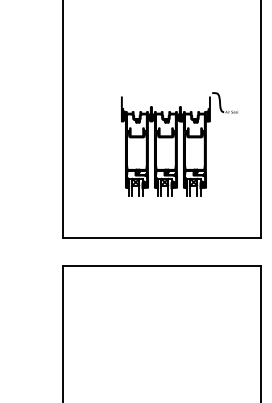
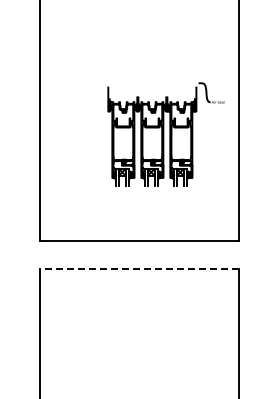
part: (179, 144) -> (165, 134), moved
line: (161, 266) -> (138, 269), solid -> dashed

